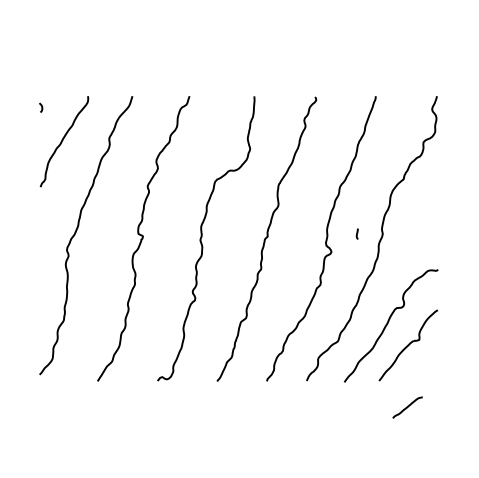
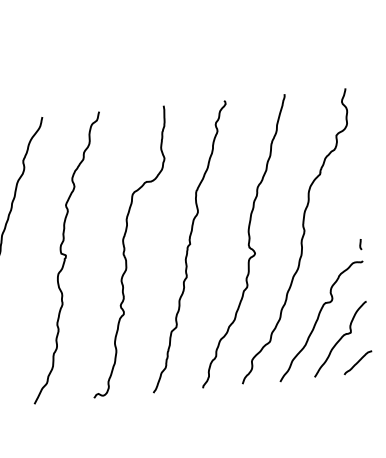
curve: (356, 233) -> (359, 244), moved
curve: (407, 407) -> (357, 362), moved

